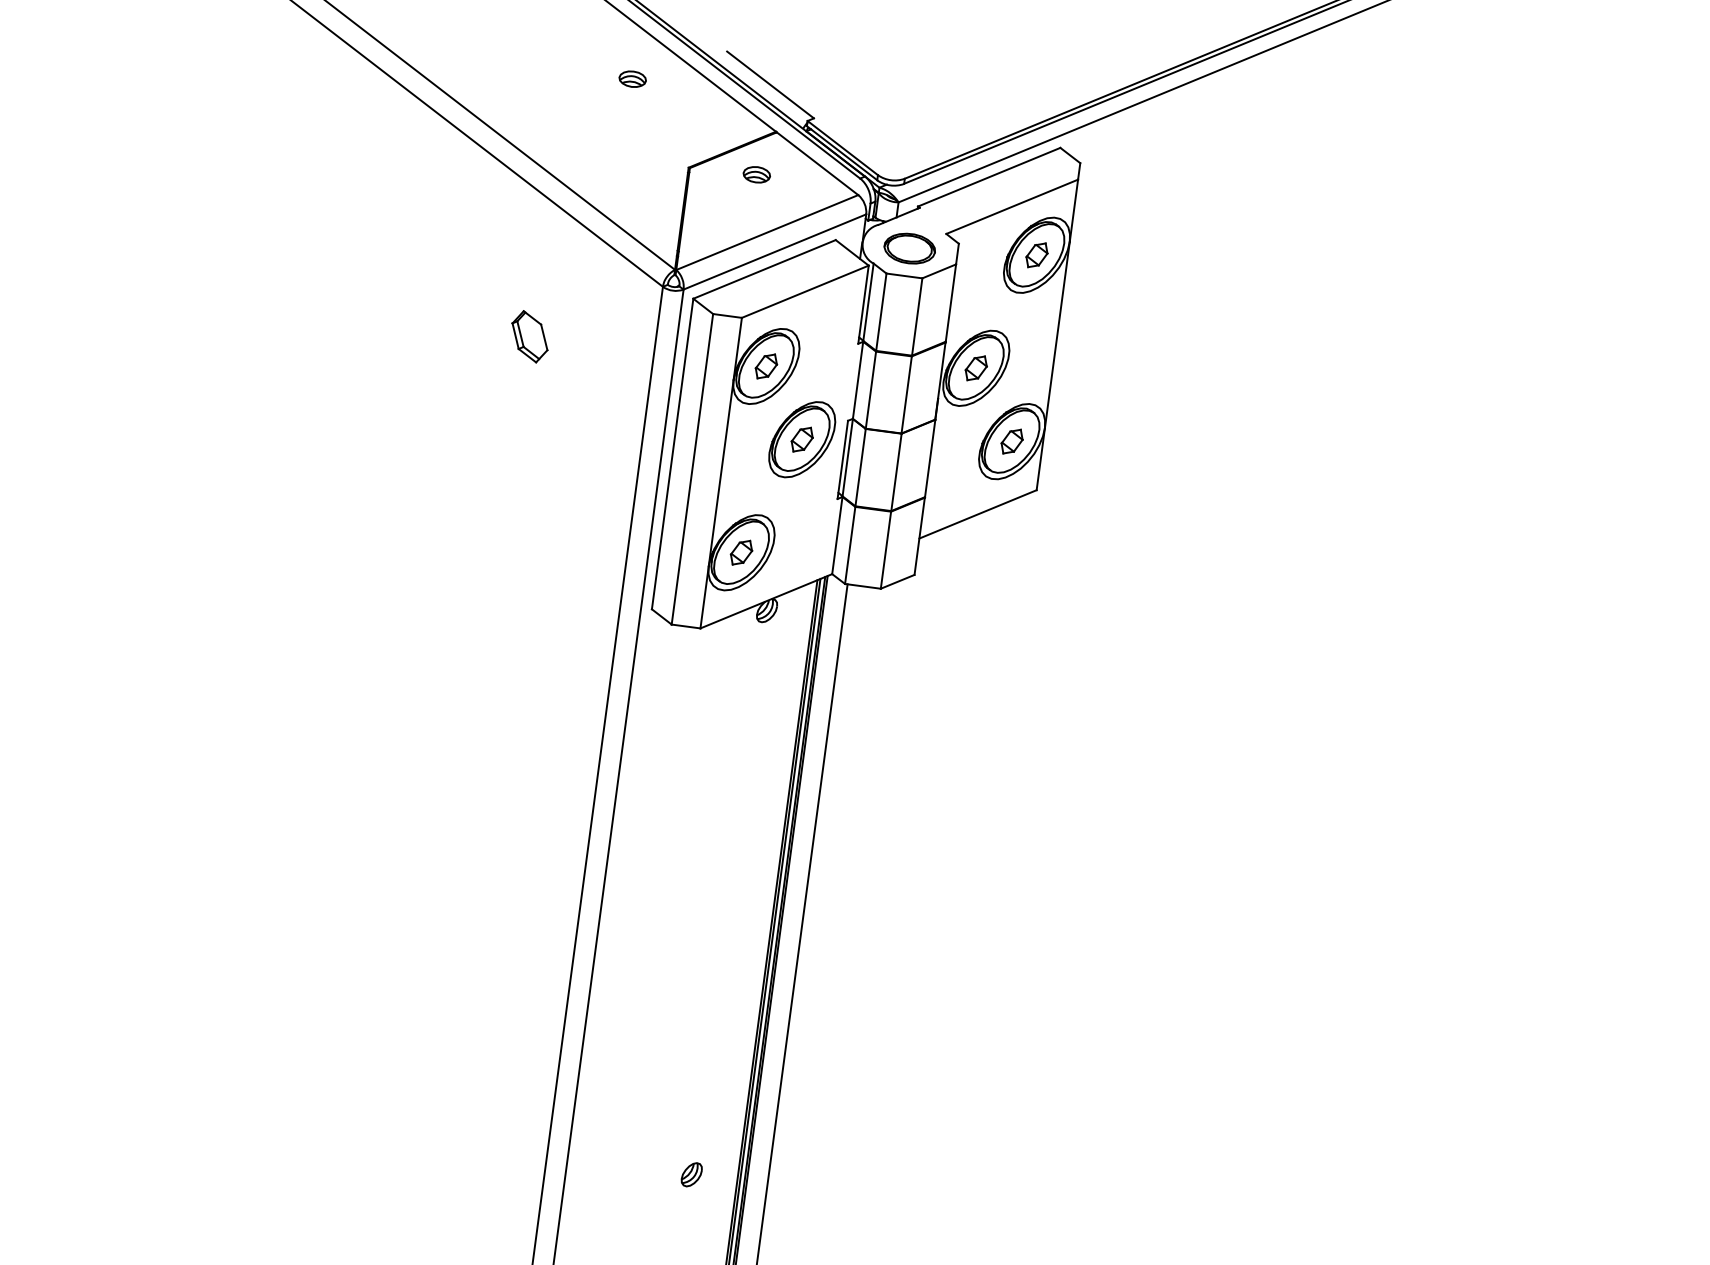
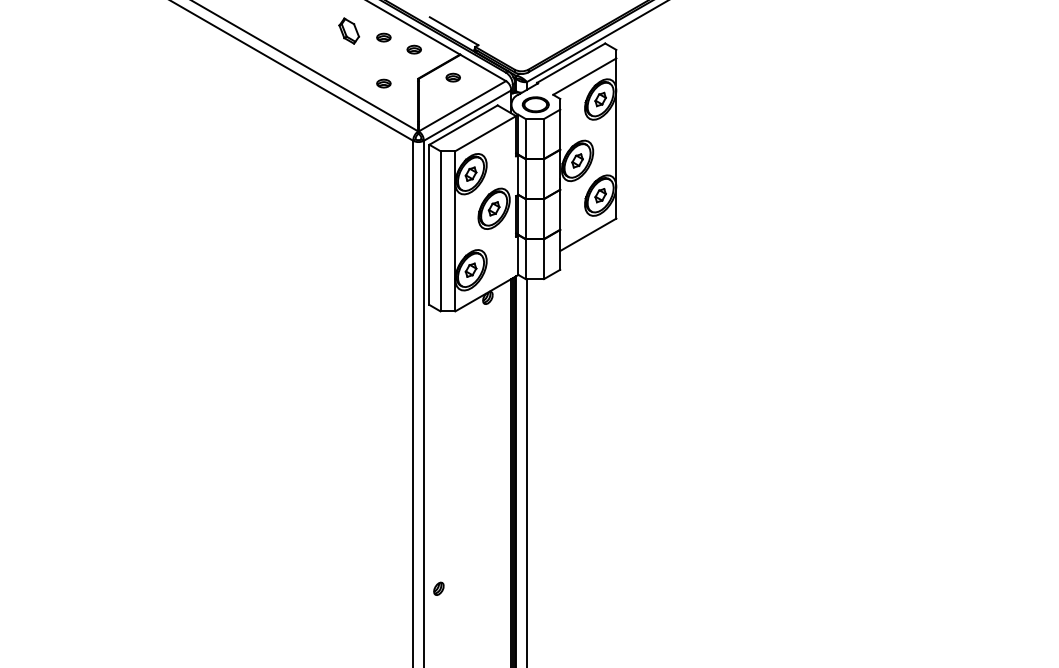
part: (687, 109) -> (413, 49), added
part: (620, 168) -> (383, 83), added
part: (530, 335) -> (349, 30), moved
part: (691, 1173) -> (438, 588), moved

